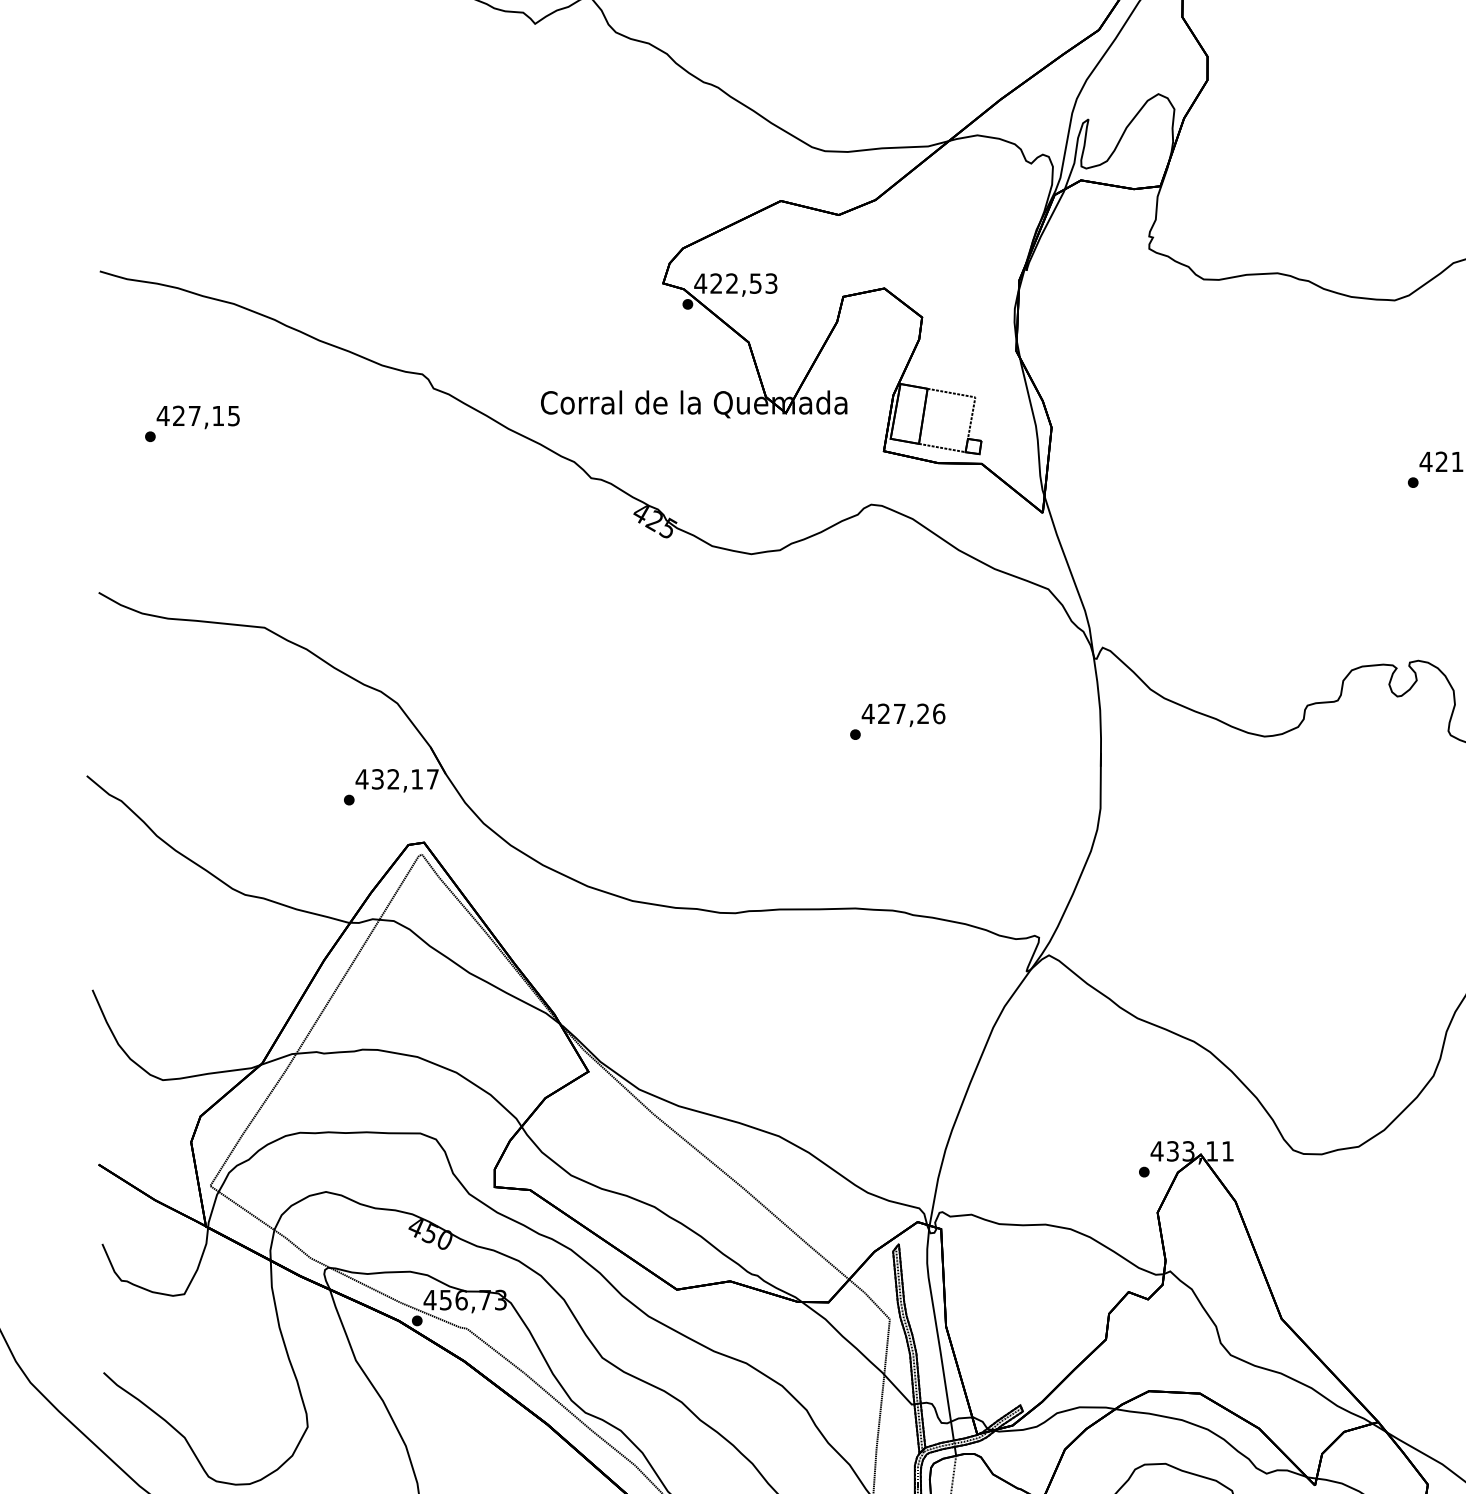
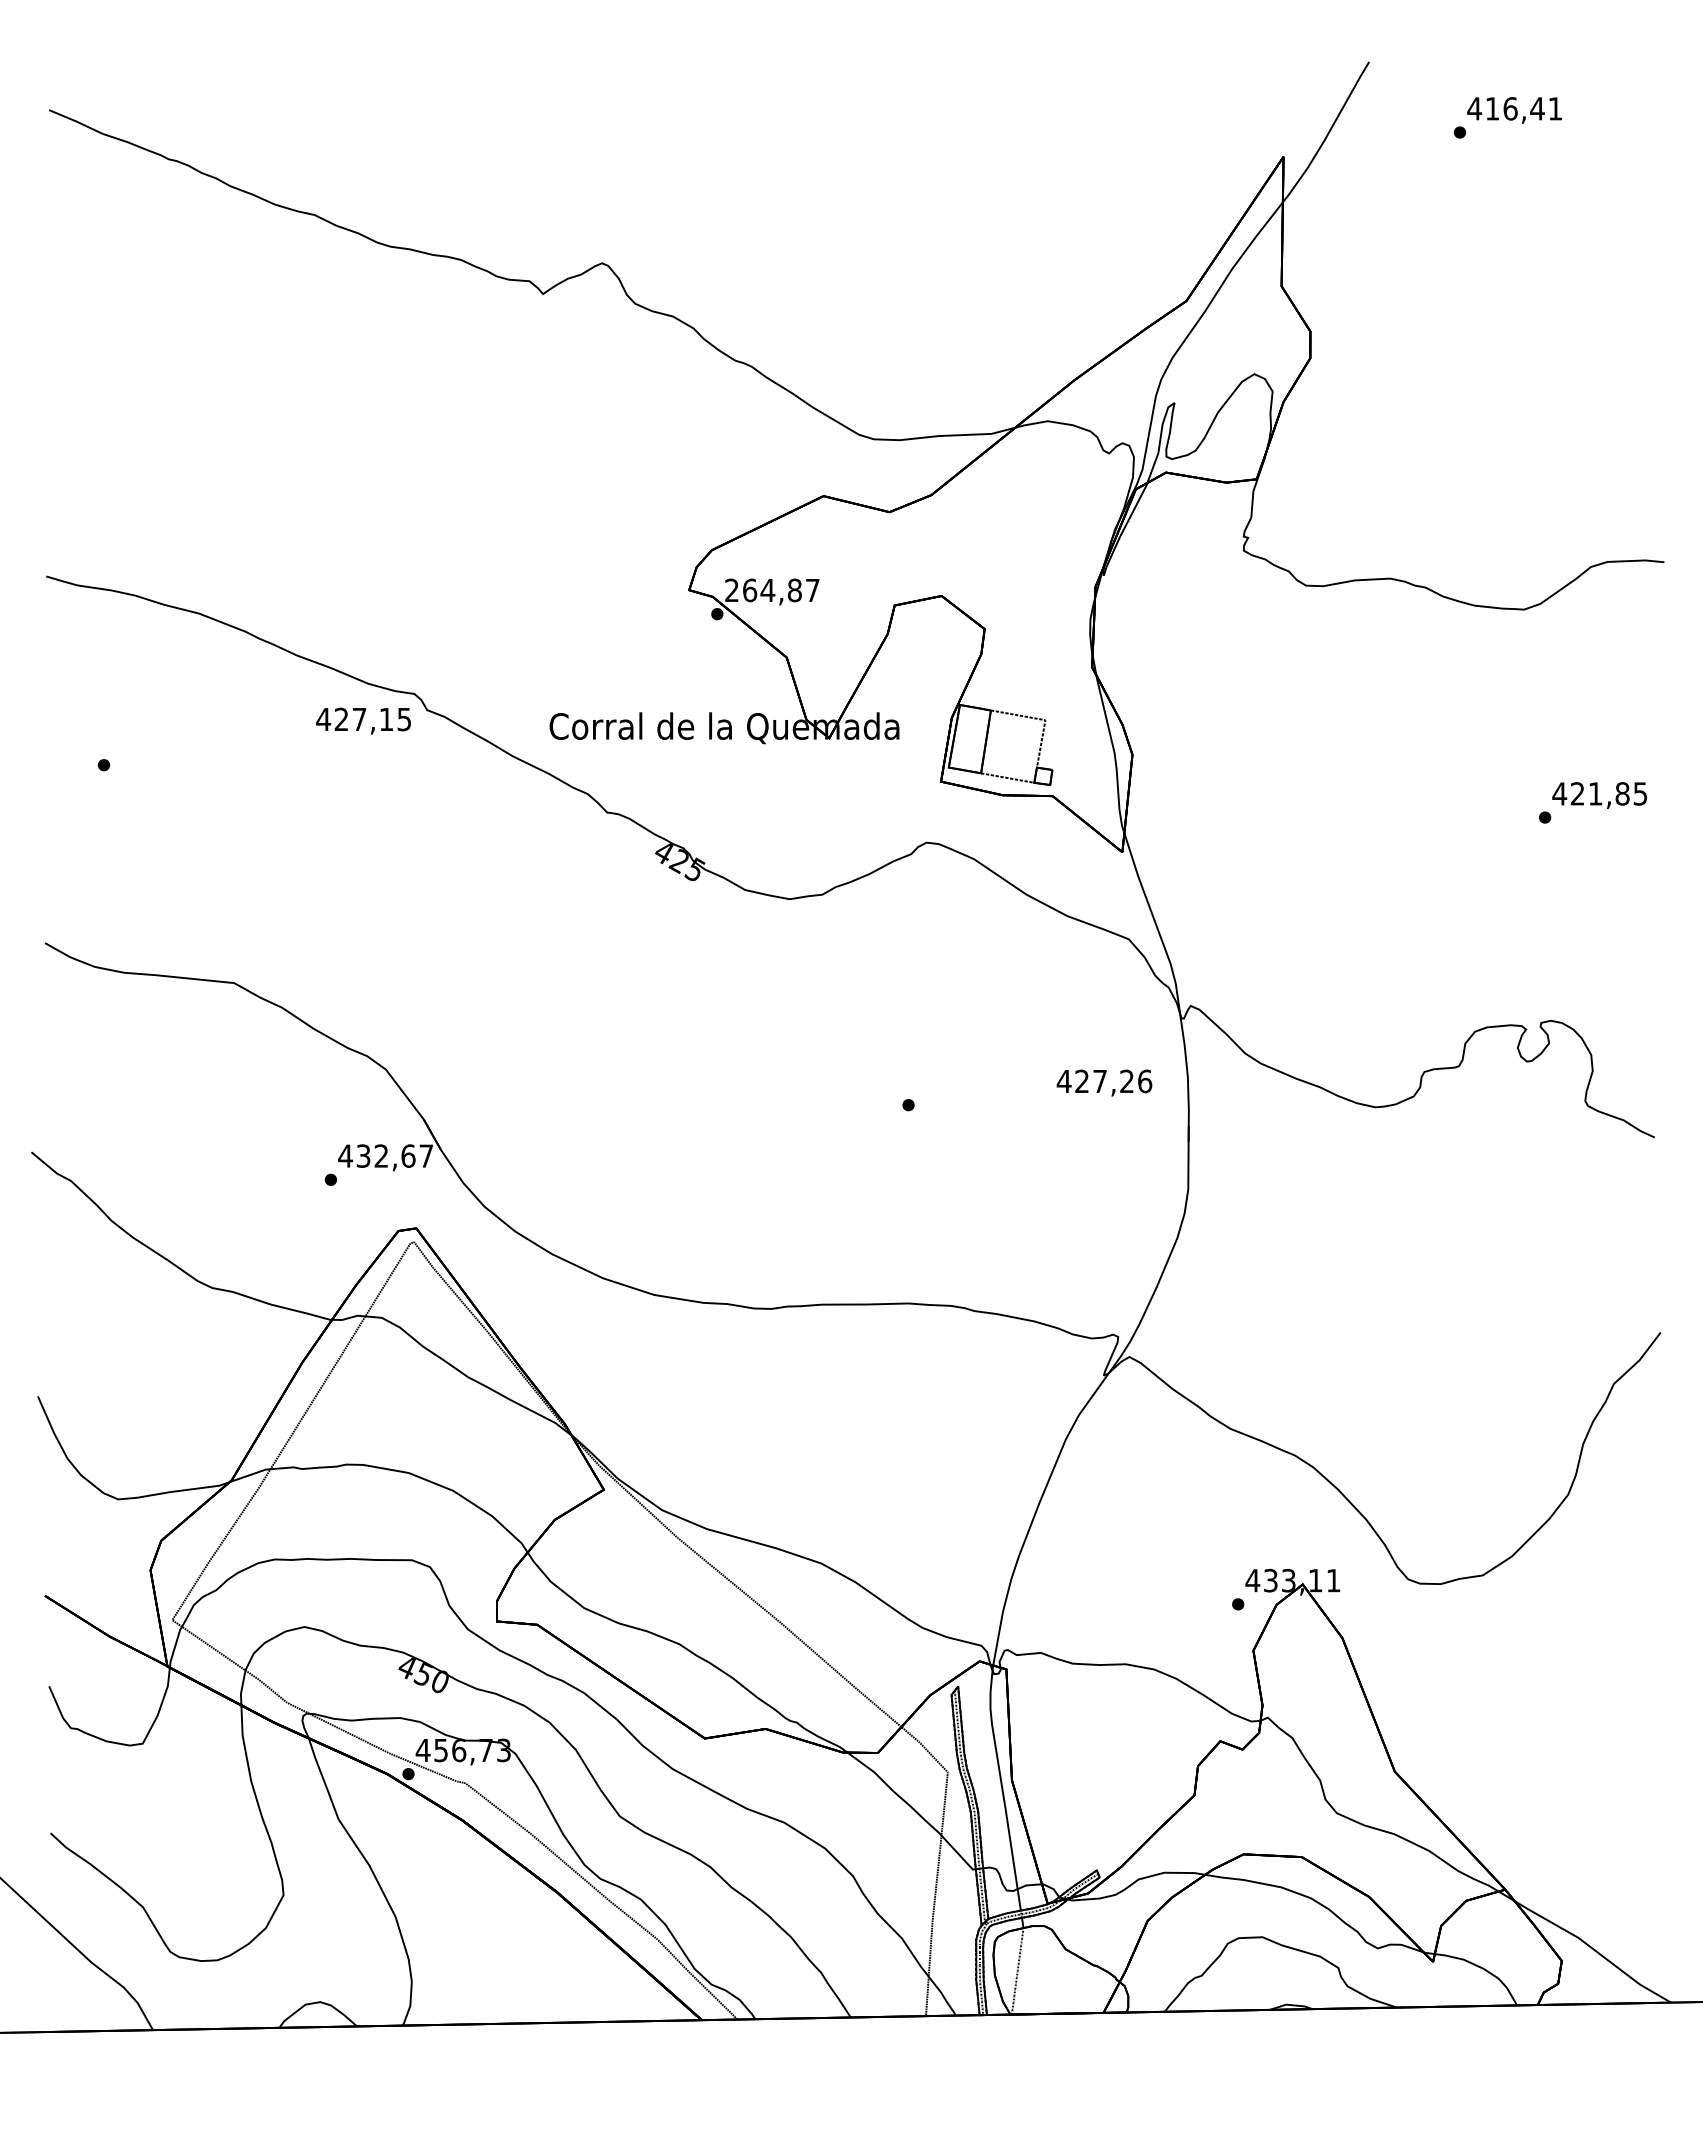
text: (735, 283) -> (771, 590), 422,53 -> 264,87
text: (198, 416) -> (363, 720), moved
text: (903, 714) -> (1104, 1082), moved
text: (417, 778) -> (408, 1155), 432,17 -> 432,67

